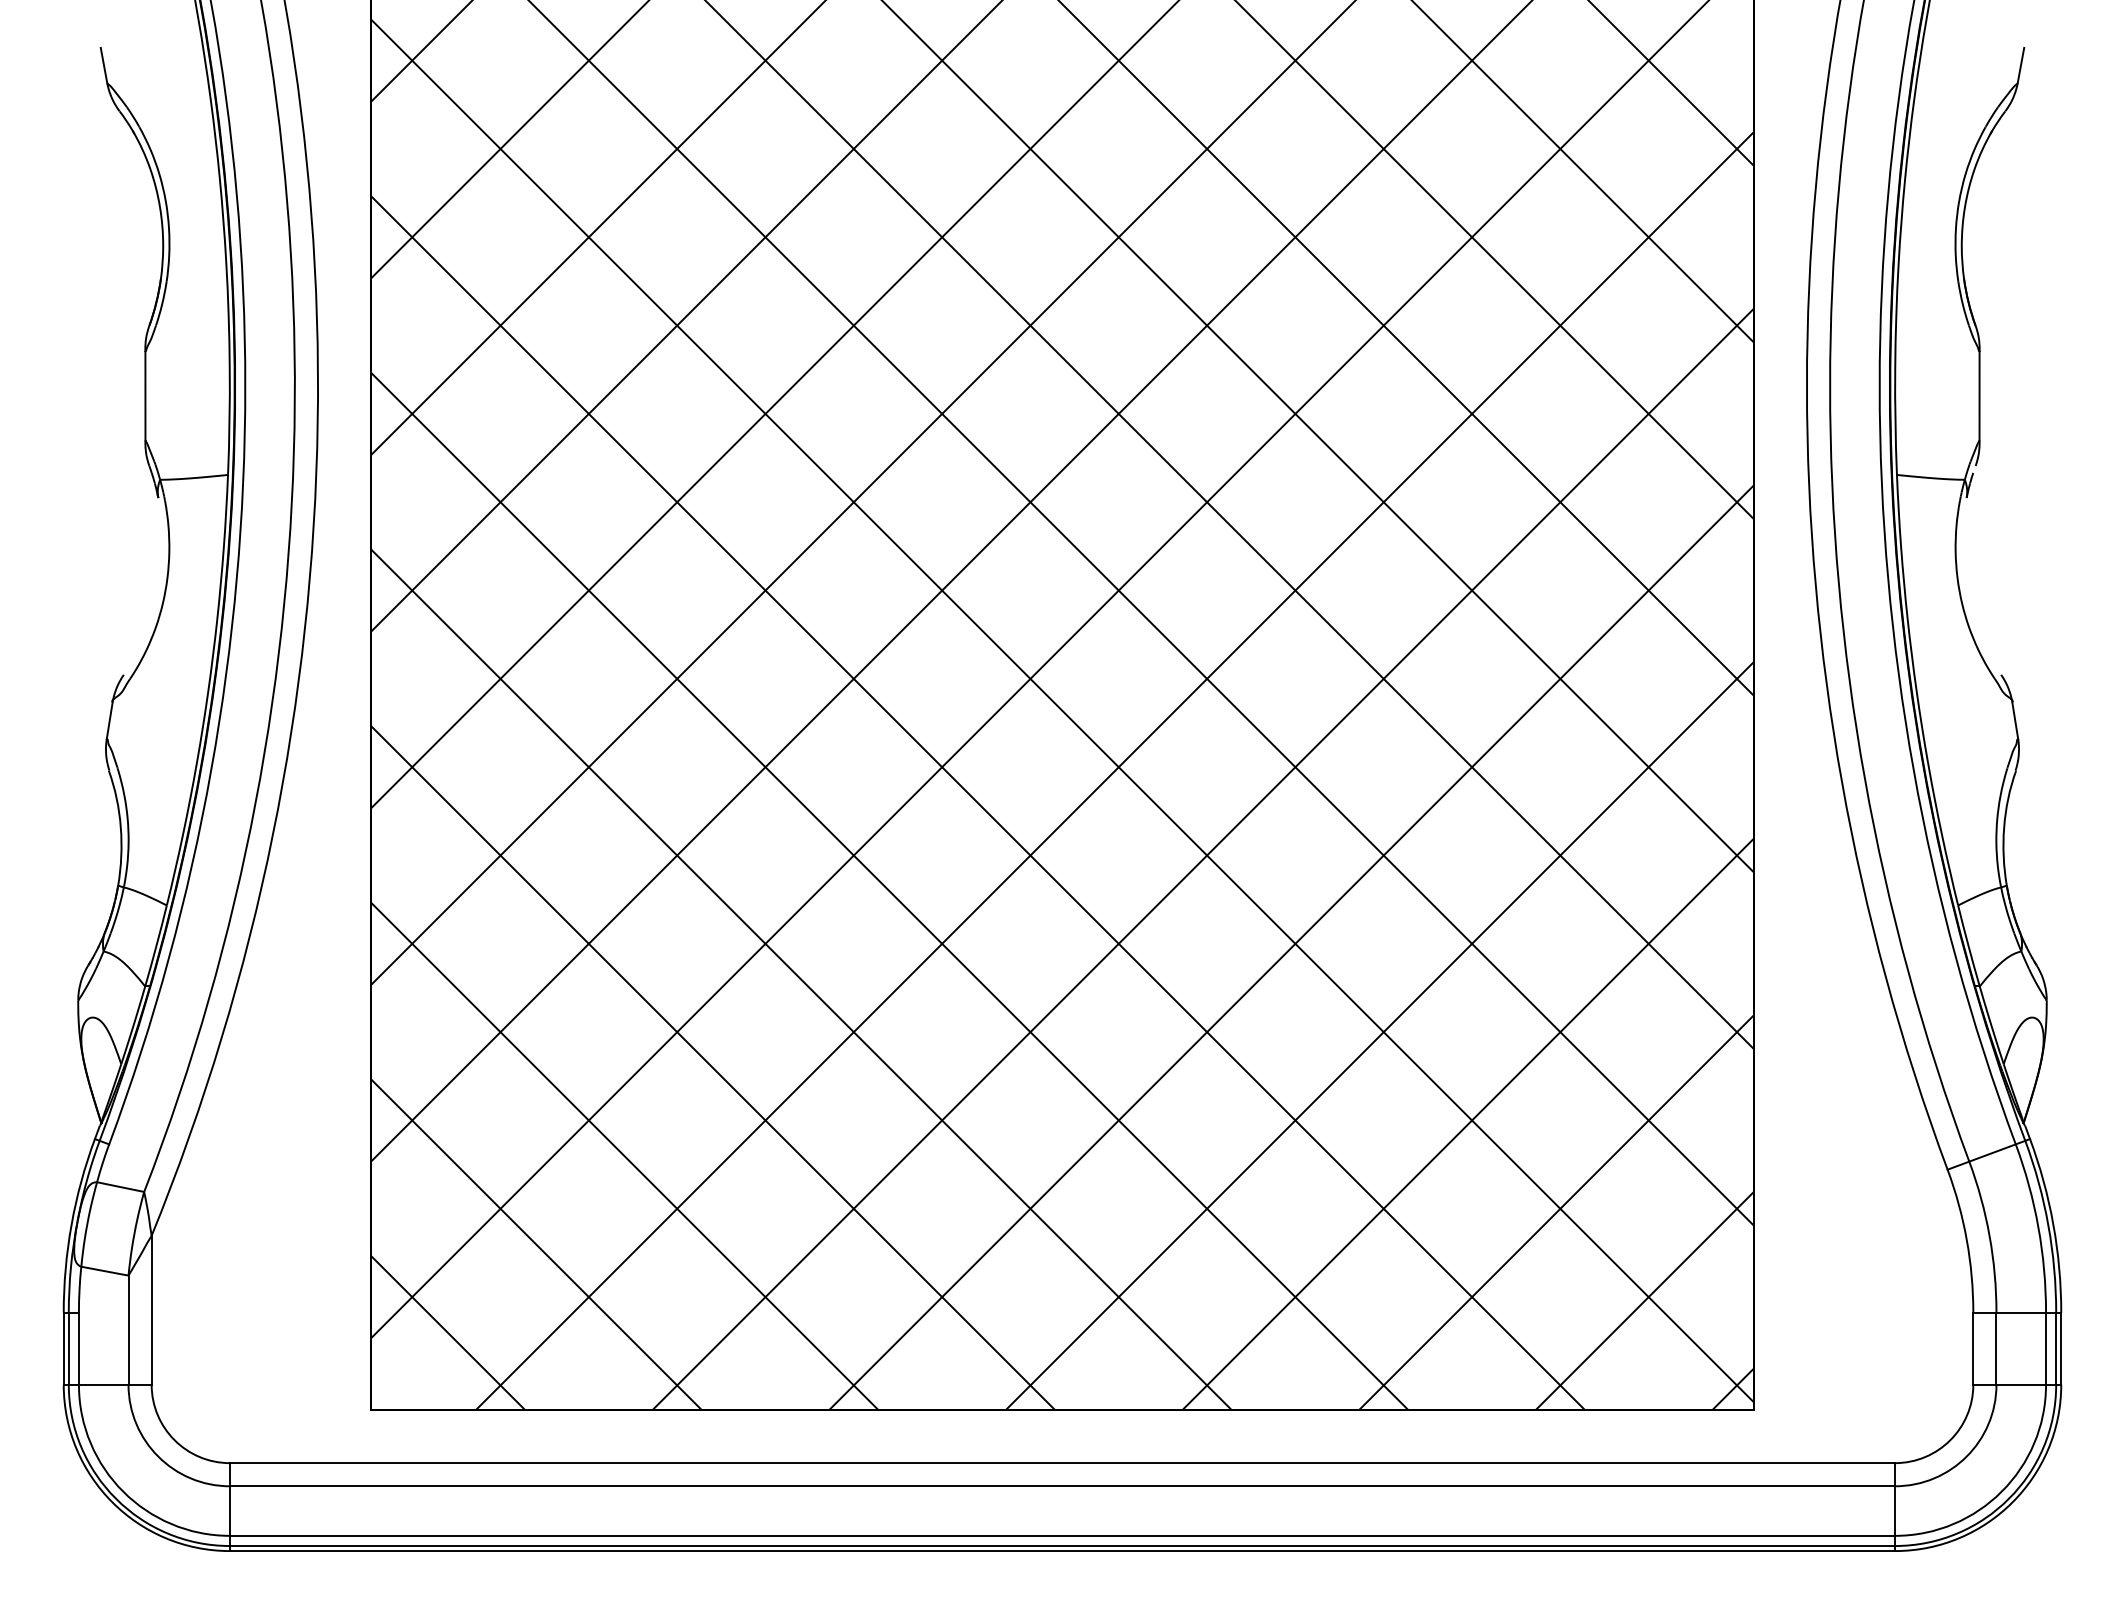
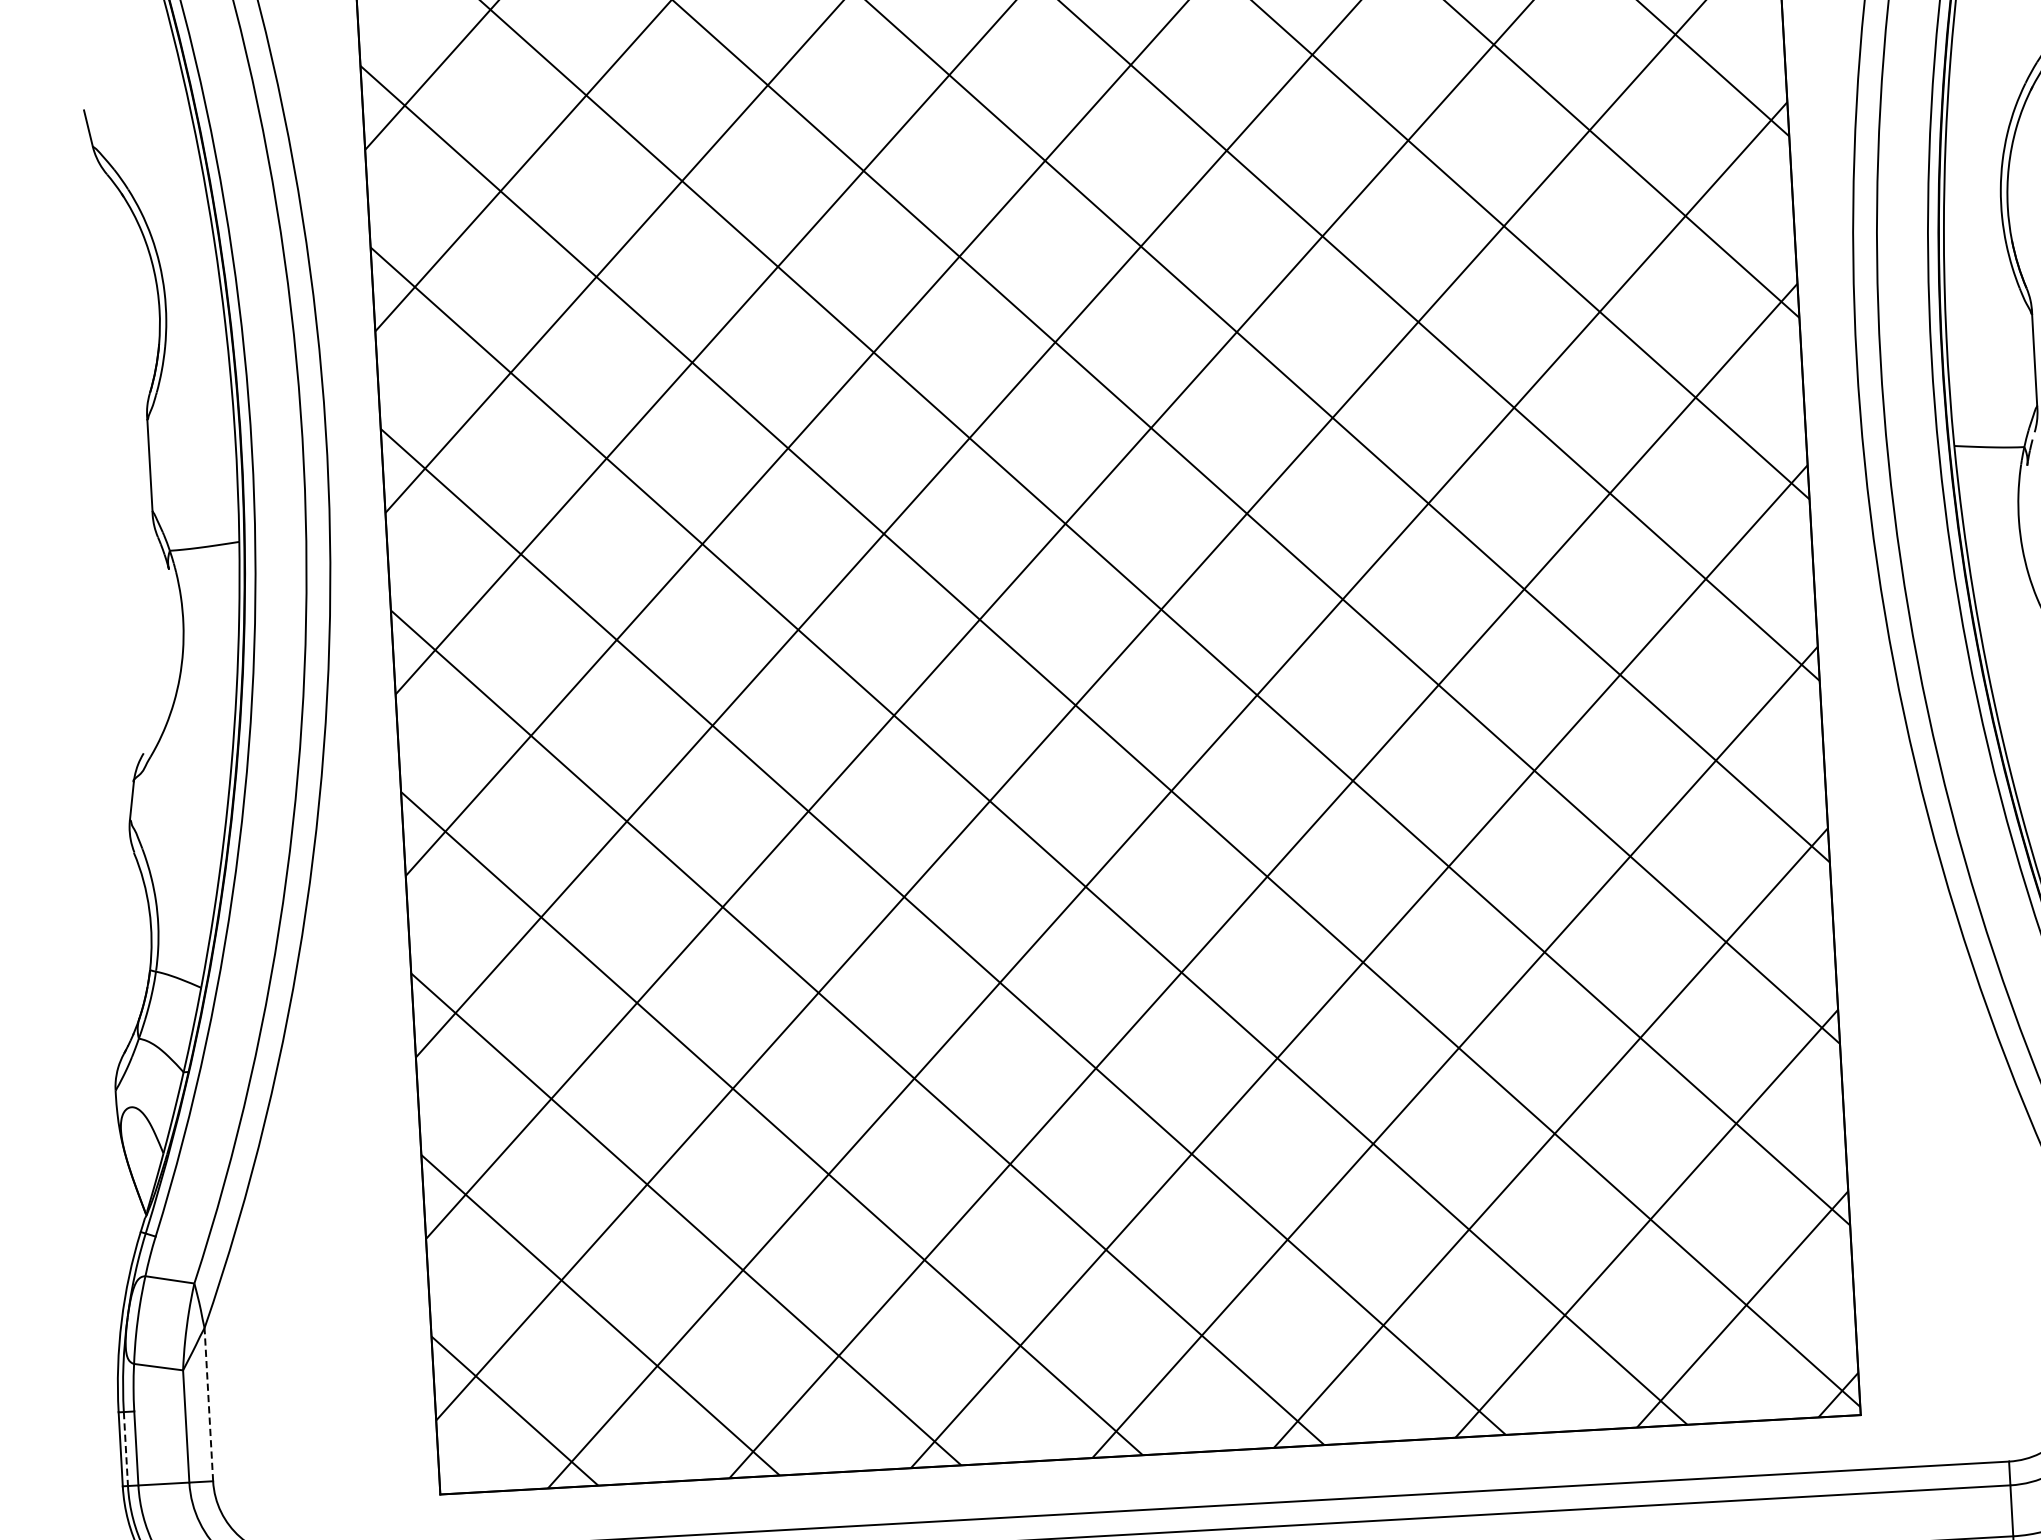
line: (151, 1310) -> (208, 1404), solid -> dashed
line: (68, 1348) -> (125, 1448), solid -> dashed

